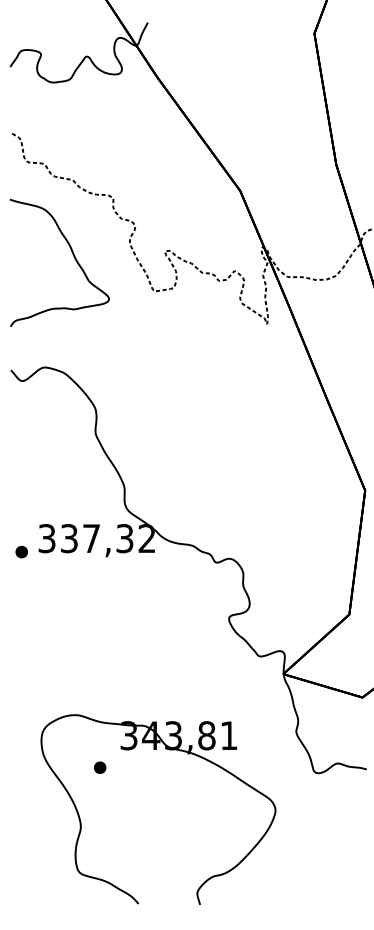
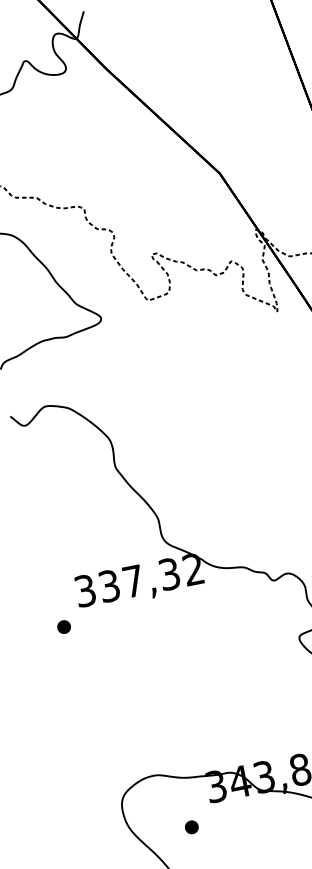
part: (21, 551) -> (63, 626), moved

